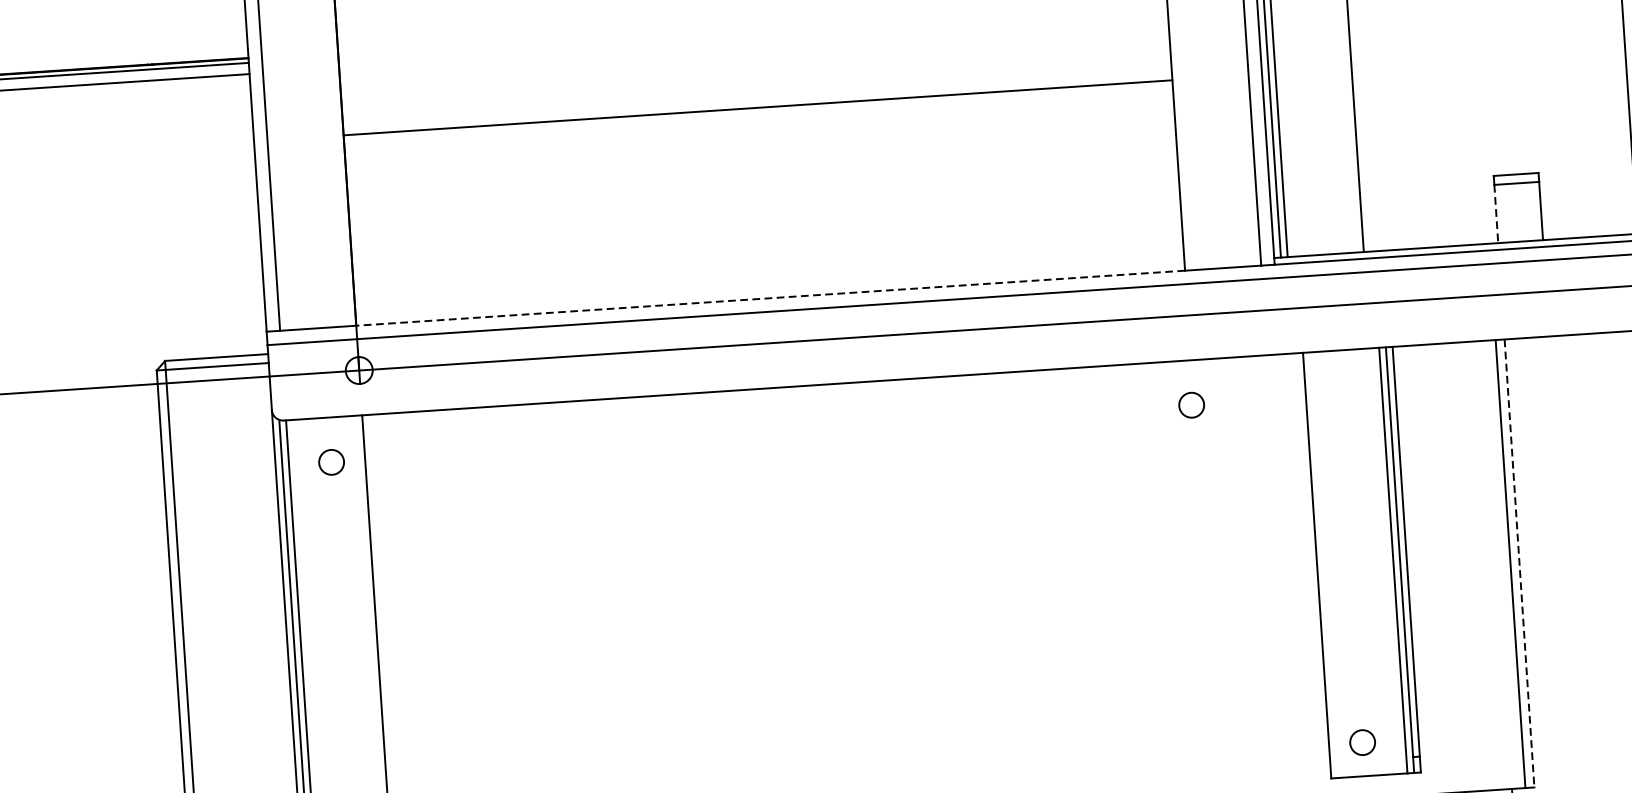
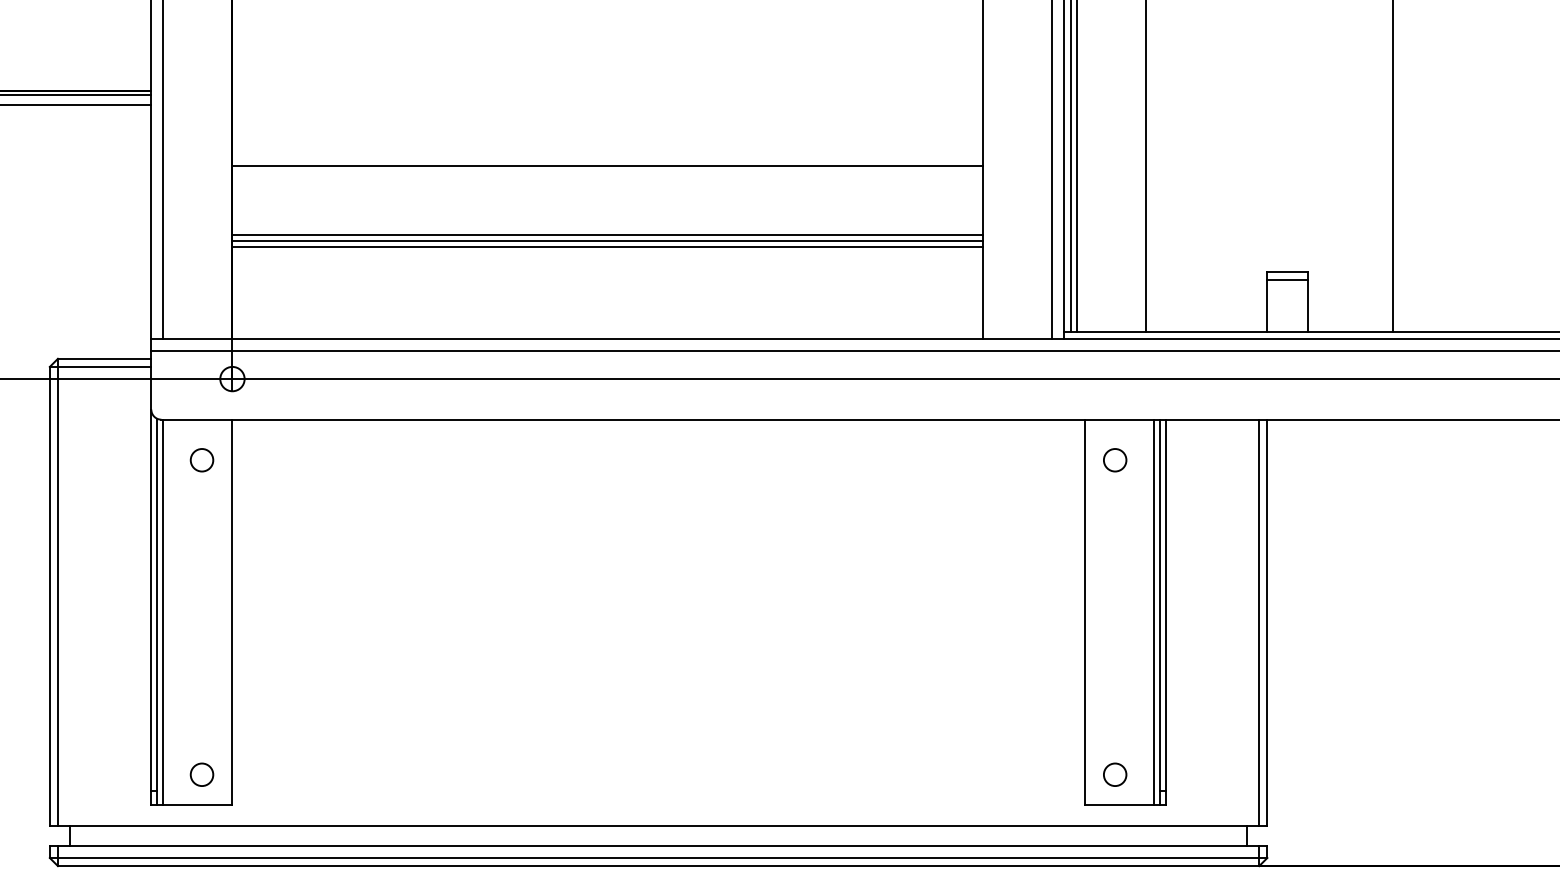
line: (762, 184) -> (607, 235), added
line: (763, 191) -> (607, 241), added
line: (763, 197) -> (607, 247), added
line: (1496, 214) -> (1267, 306), dashed -> solid
line: (770, 298) -> (607, 338), dashed -> solid
circle: (1192, 405) -> (1115, 460), moved
line: (1519, 563) -> (1267, 622), dashed -> solid

